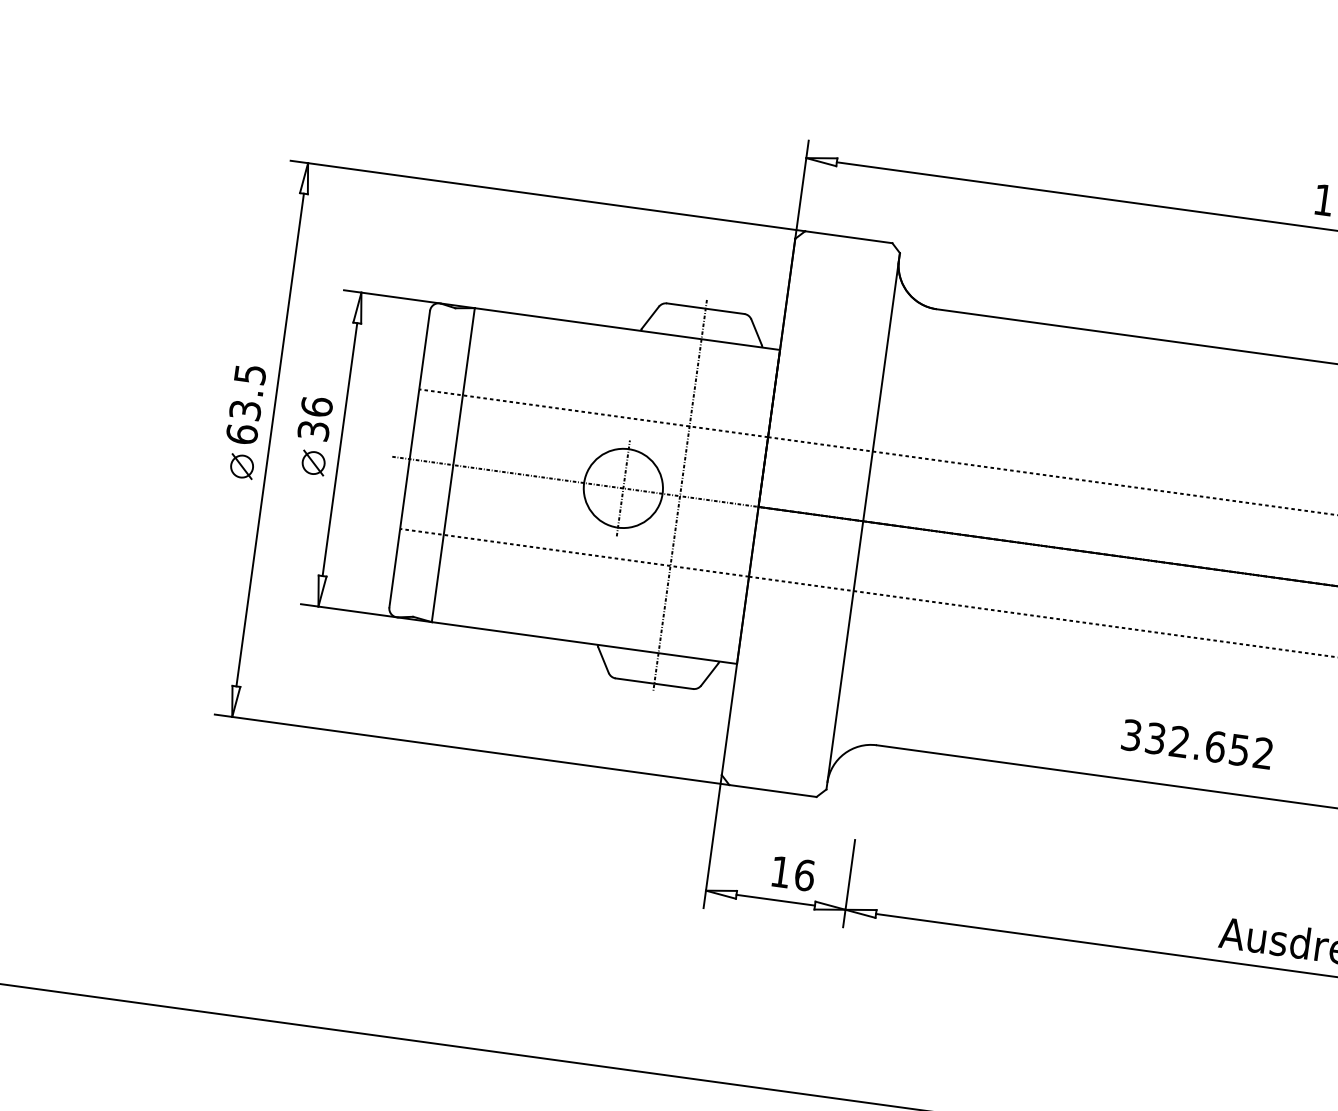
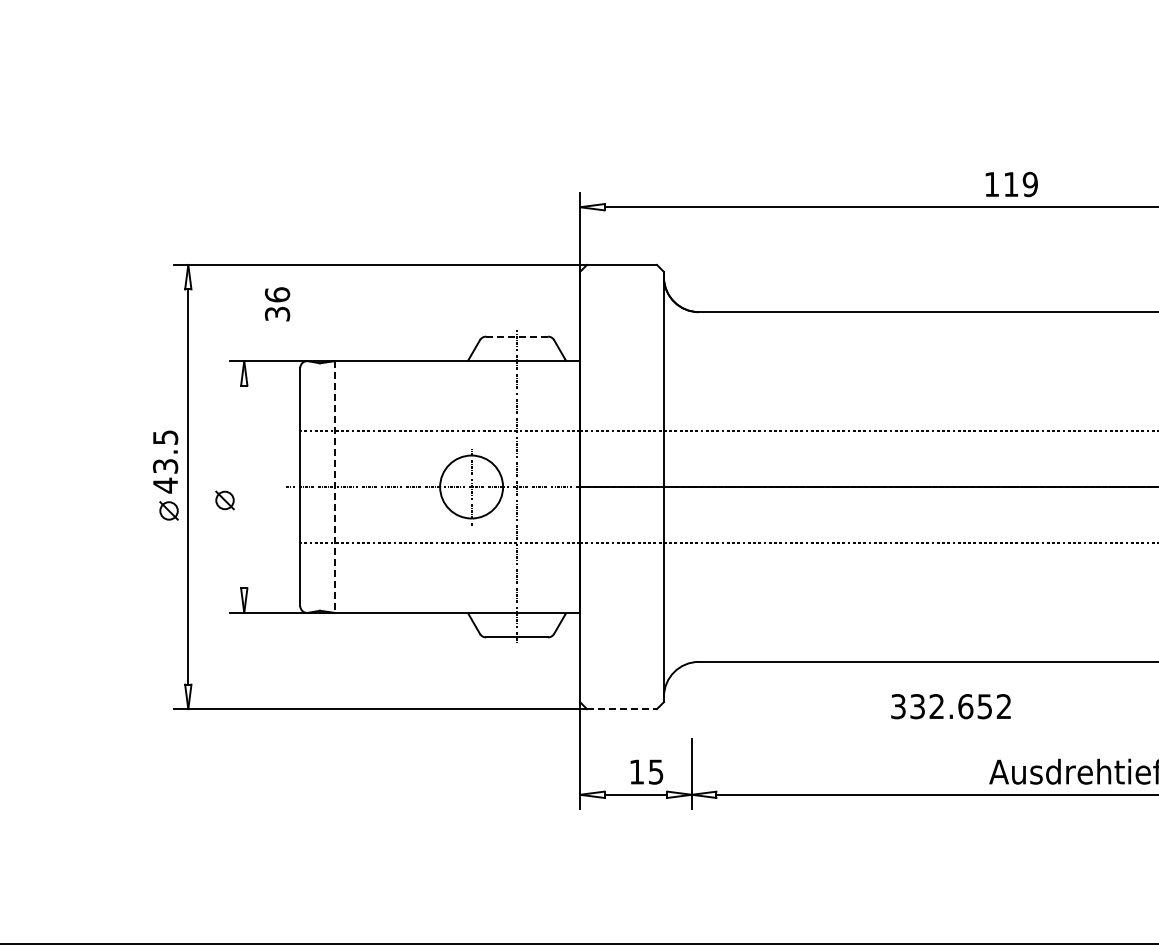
line: (706, 308) -> (517, 336), solid -> dashed
text: (315, 418) -> (277, 304), moved
text: (241, 434) -> (165, 485), 63.5 -> 43.5
line: (340, 448) -> (244, 486), removed
line: (453, 465) -> (335, 487), solid -> dashed
text: (1196, 744) -> (950, 706), moved
line: (773, 791) -> (622, 709), solid -> dashed
text: (804, 874) -> (655, 771), 16 -> 15

